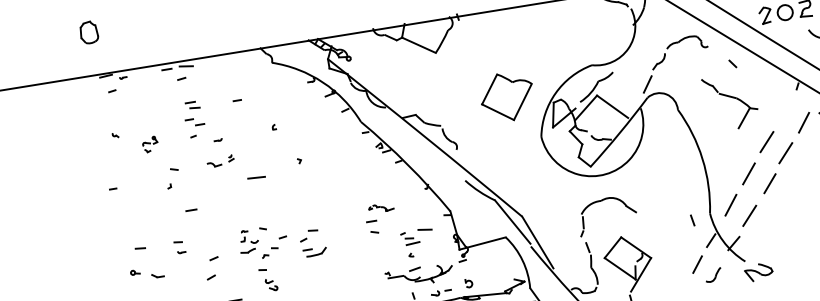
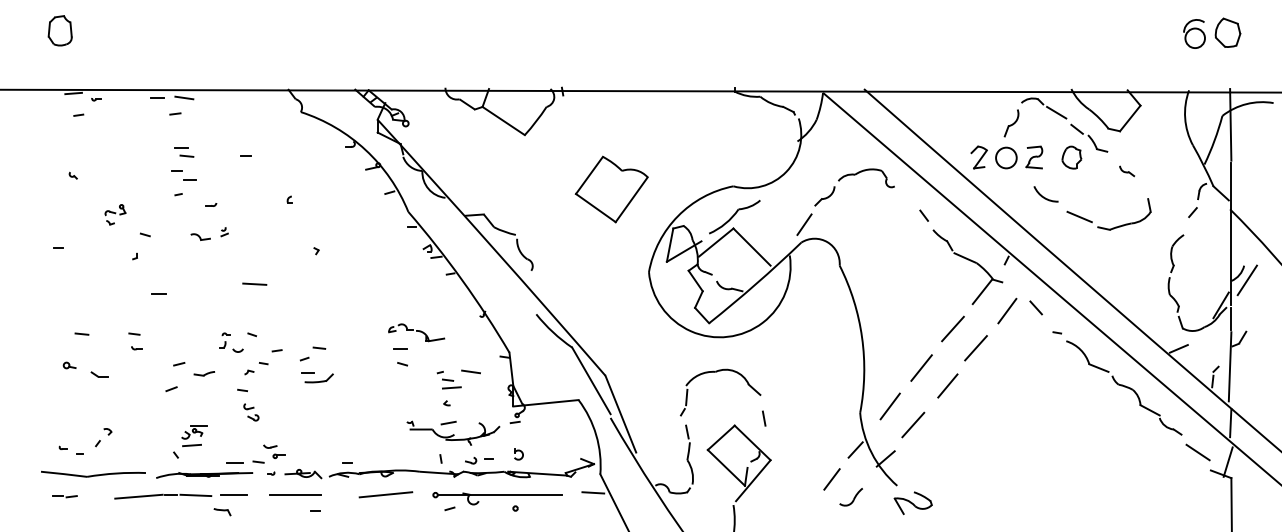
part: (507, 97) -> (611, 189), moved
part: (730, 101) -> (967, 266), moved
part: (150, 144) -> (115, 214), moved
line: (256, 177) -> (254, 283), moved
part: (381, 207) -> (416, 332), size x1.67
line: (692, 220) -> (764, 418), moved
part: (248, 251) -> (204, 373), moved

